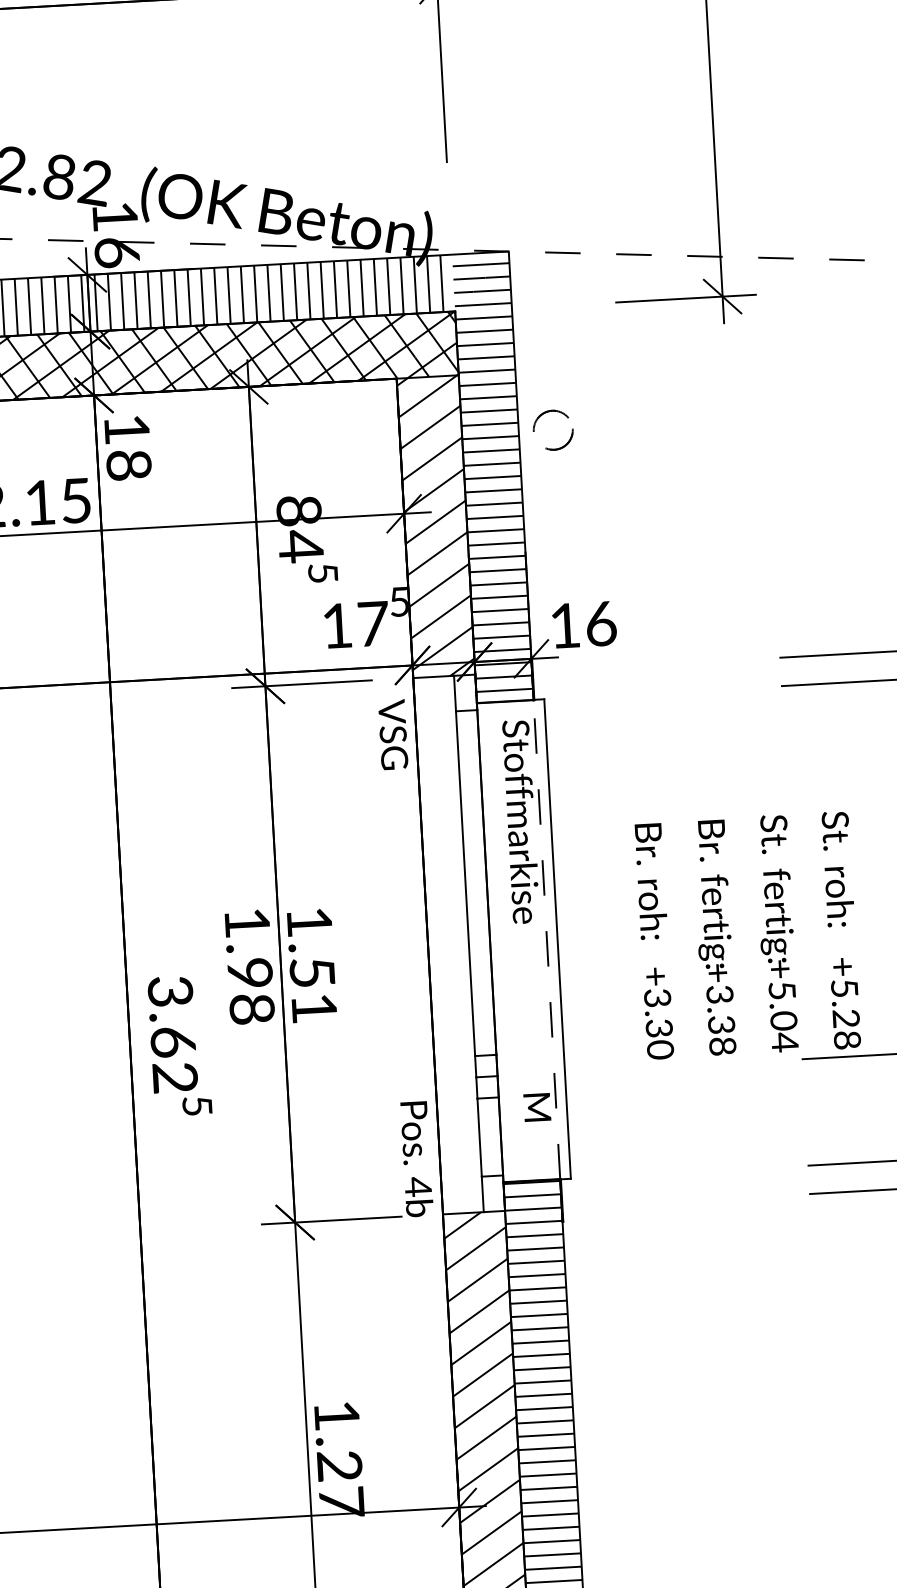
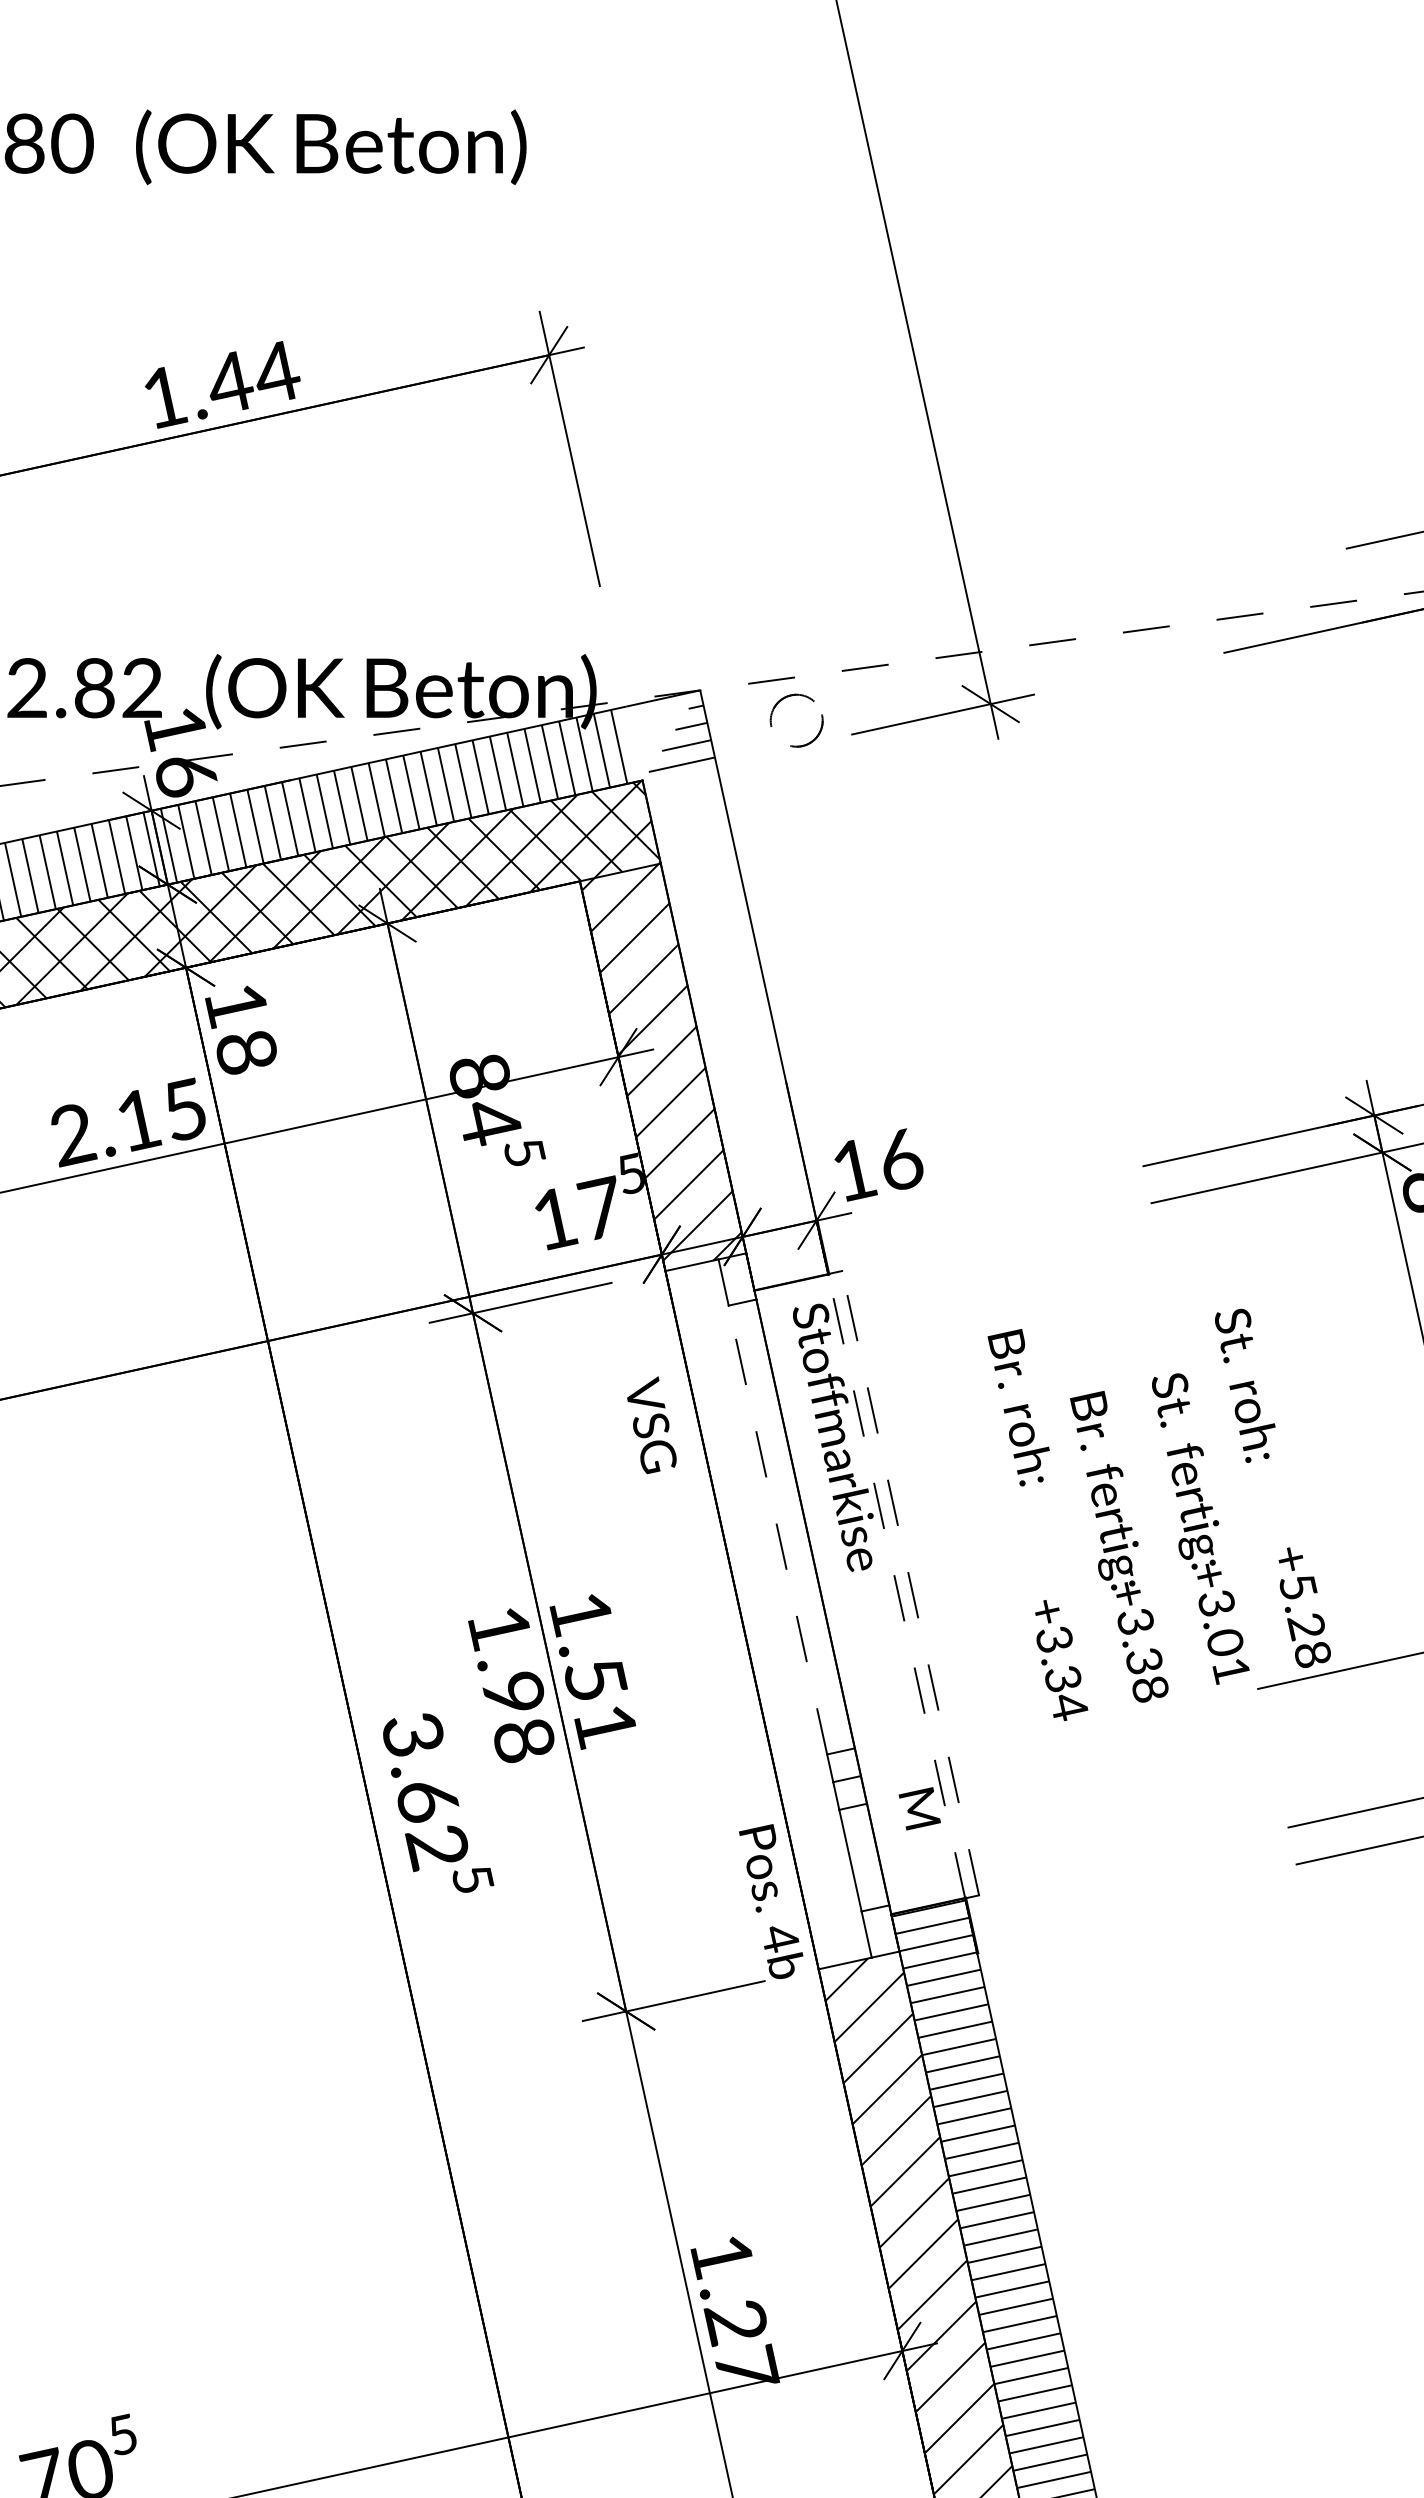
hatch: (471, 283) -> (658, 740), removed
part: (553, 411) -> (792, 696), moved
hatch: (494, 503) -> (734, 1024), removed
text: (393, 734) -> (651, 1425), moved
text: (836, 869) -> (1245, 1385), moved
text: (649, 881) -> (1018, 1407), moved
line: (465, 883) -> (777, 1530), solid -> dashed
line: (557, 939) -> (910, 1583), solid -> dashed
text: (783, 1017) -> (1224, 1637), +5.04 -> +3.01
text: (660, 1050) -> (1069, 1707), +3.30 -> +3.34

